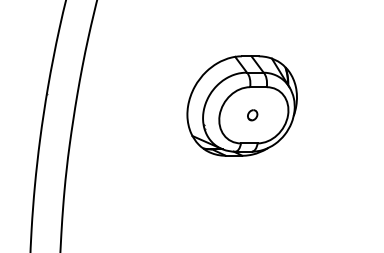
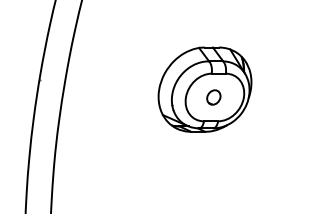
part: (252, 115) -> (213, 97), size x1.67

